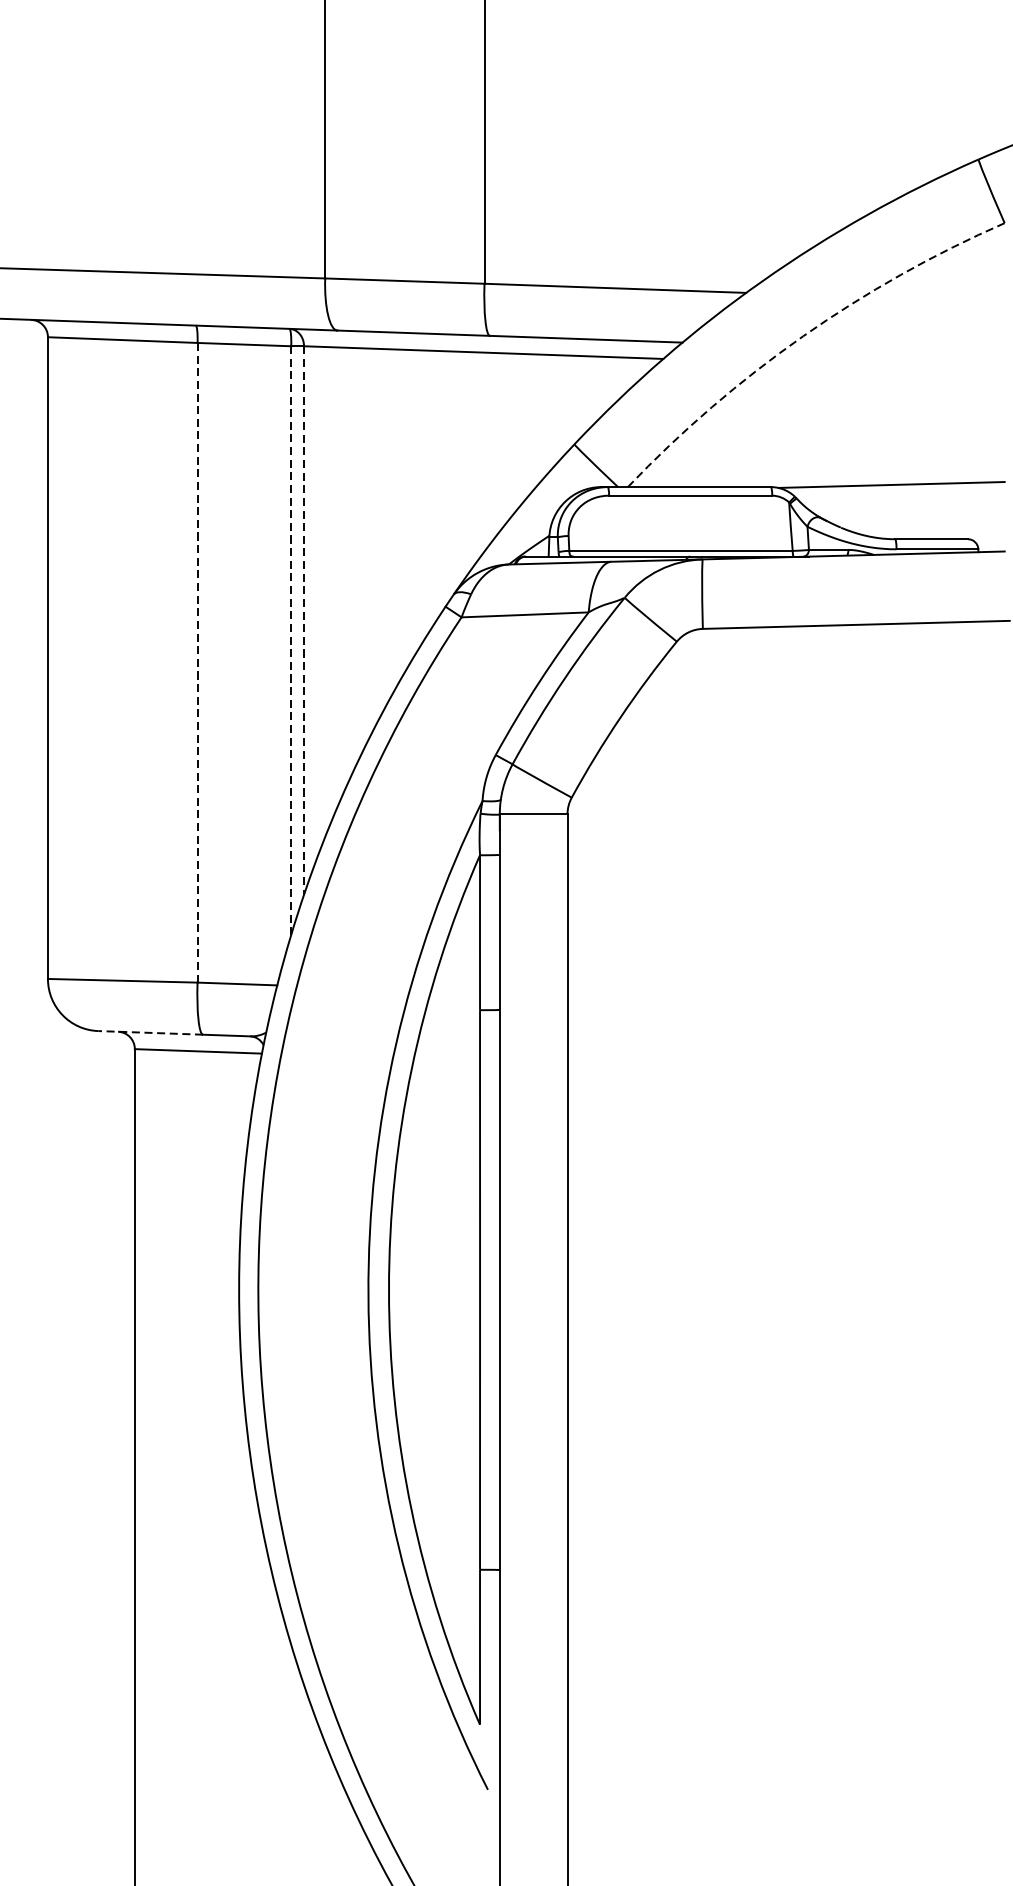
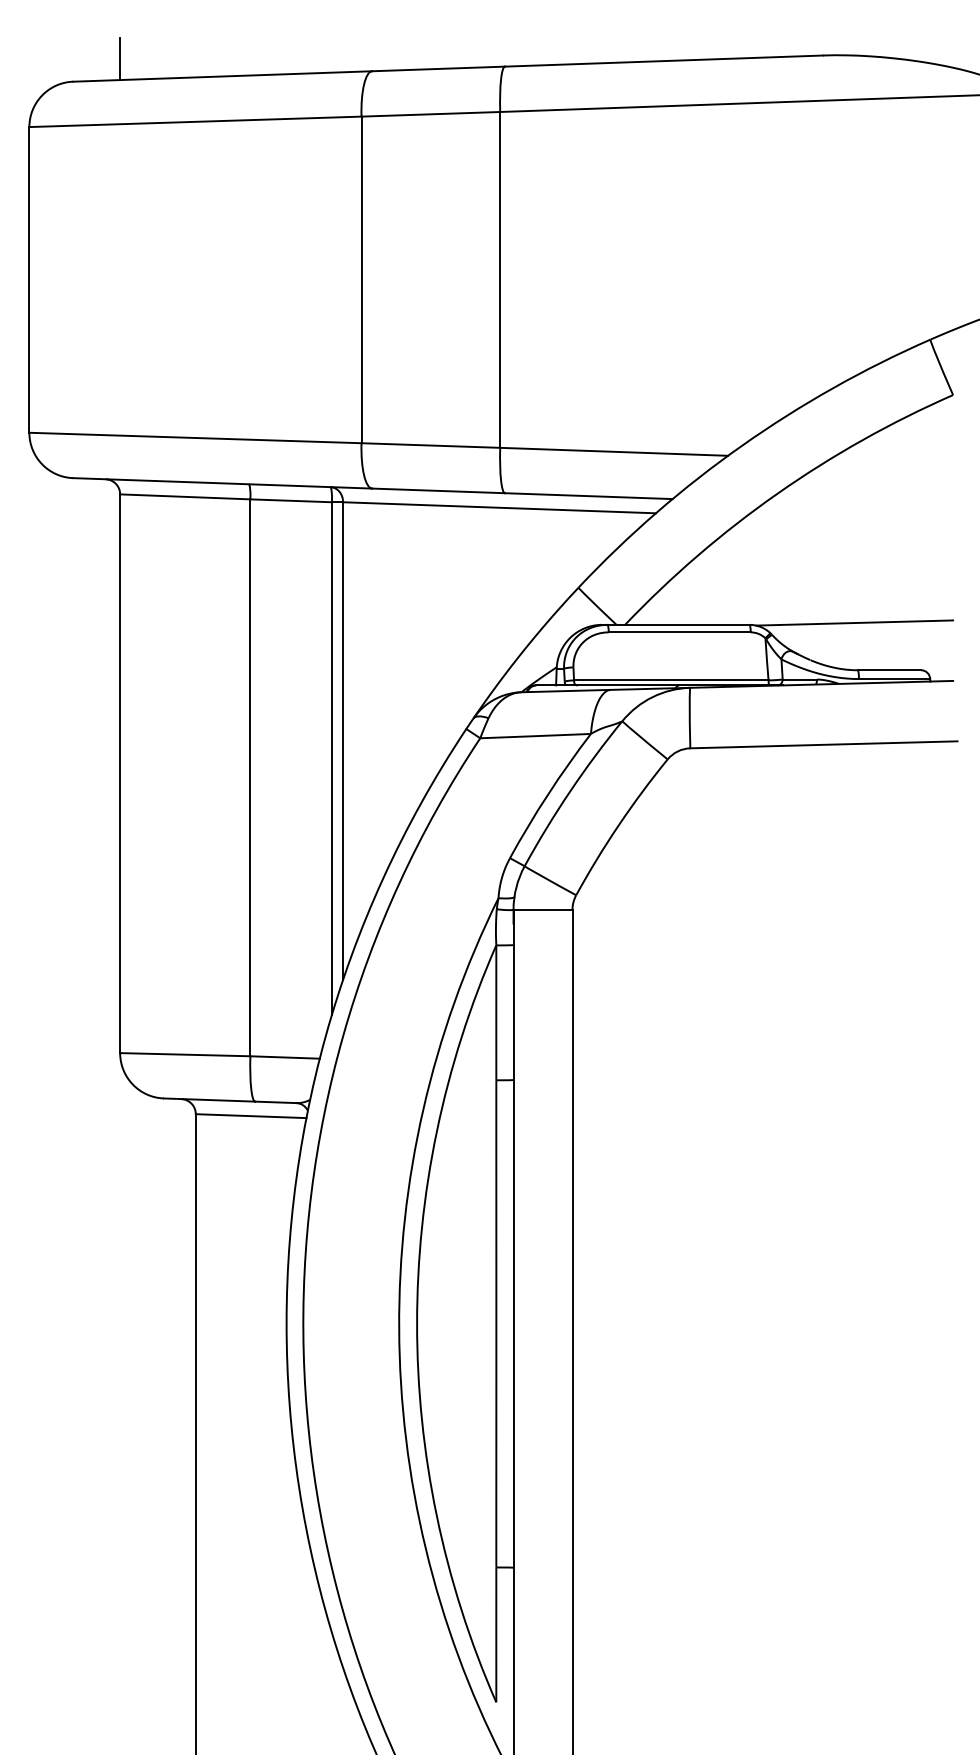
arc: (802, 336) -> (777, 493), dashed -> solid
line: (304, 621) -> (343, 741), dashed -> solid
line: (290, 640) -> (331, 758), dashed -> solid
line: (197, 663) -> (250, 778), dashed -> solid
line: (150, 1033) -> (209, 1100), dashed -> solid

